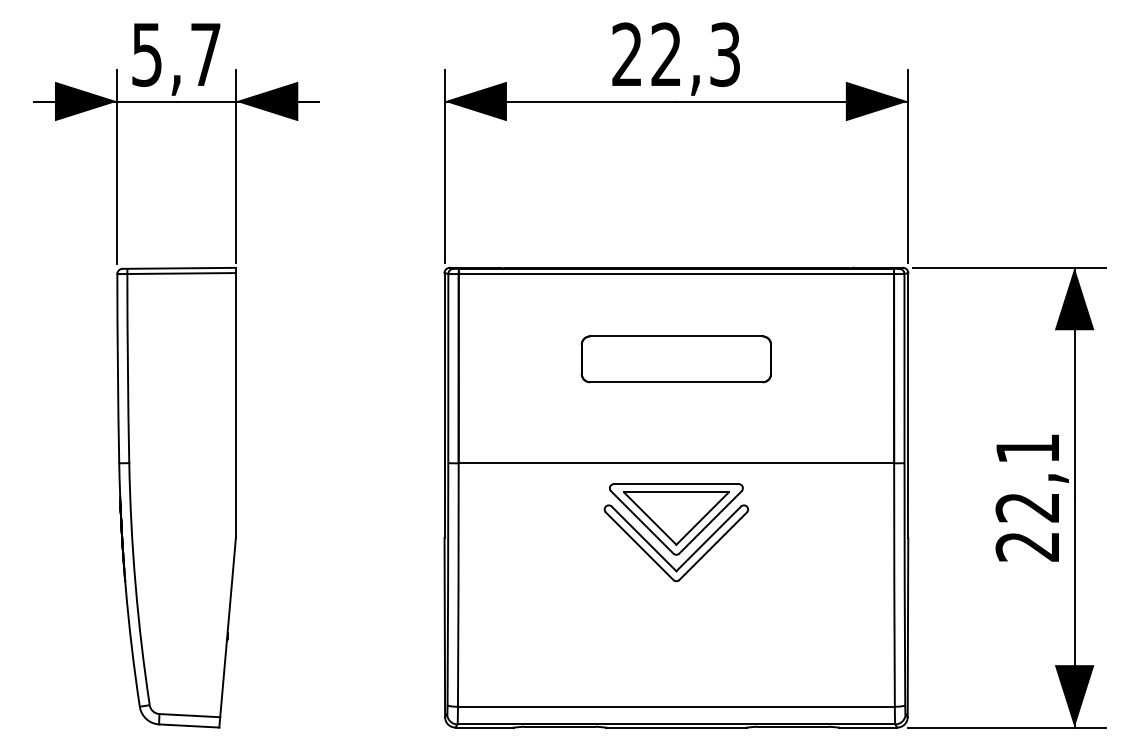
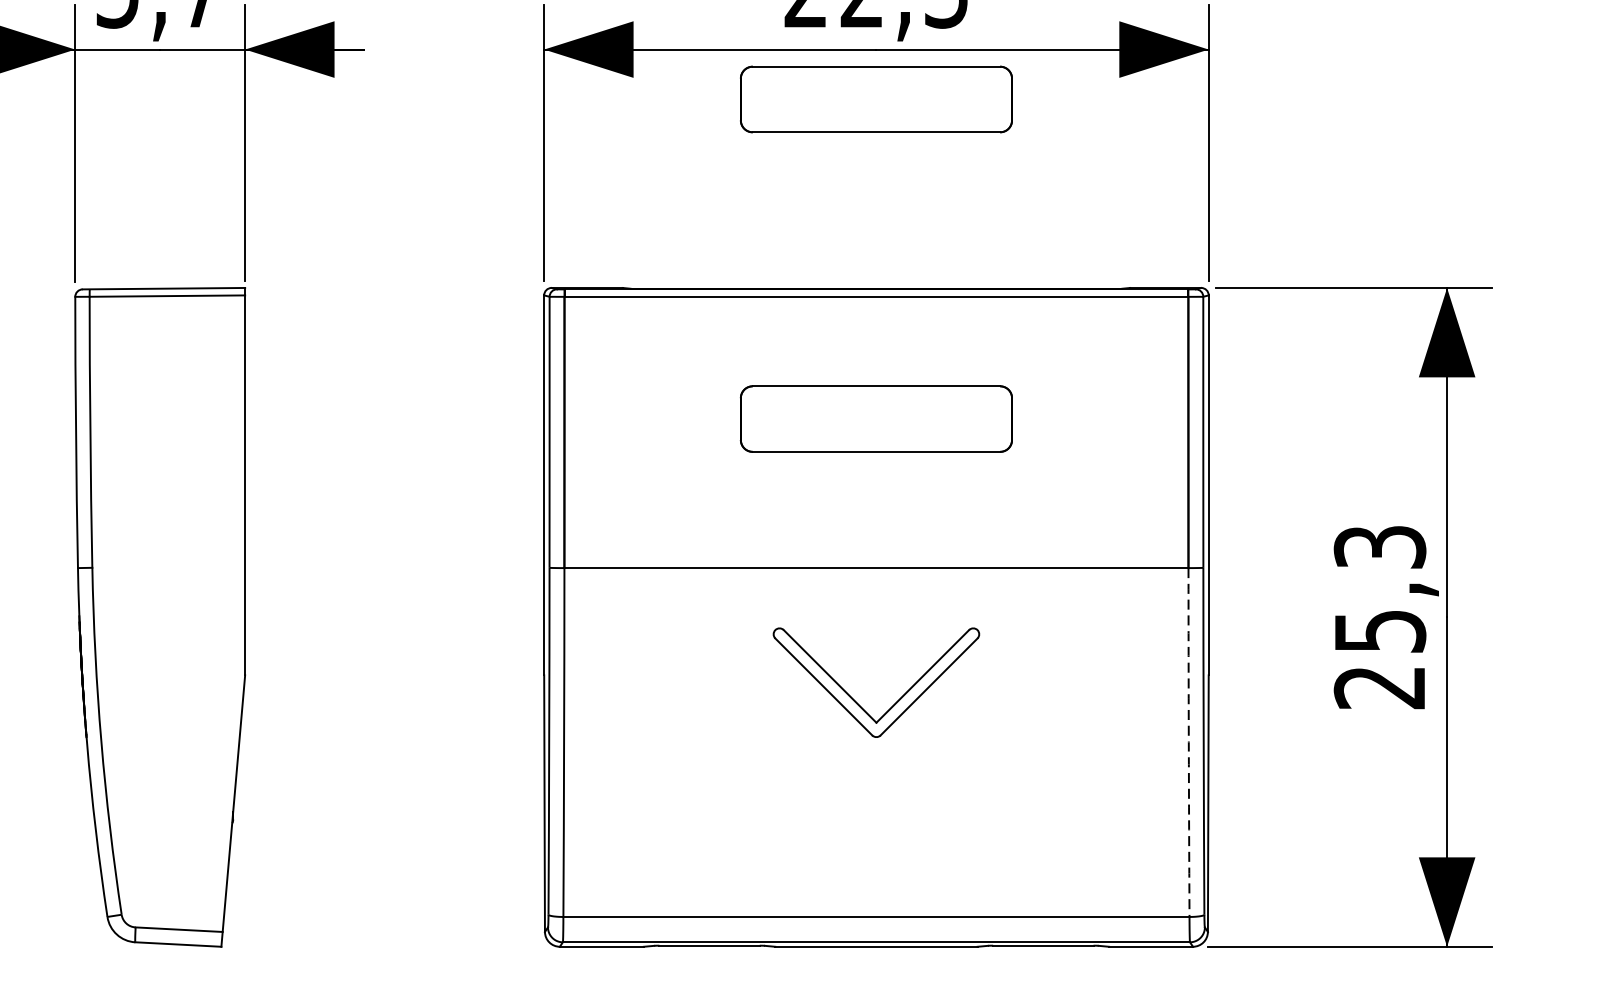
part: (675, 136) -> (875, 99), added
text: (1027, 478) -> (1379, 589), 22,1 -> 25,3
part: (676, 519) -> (876, 648), removed
arc: (894, 585) -> (1189, 743), solid -> dashed

